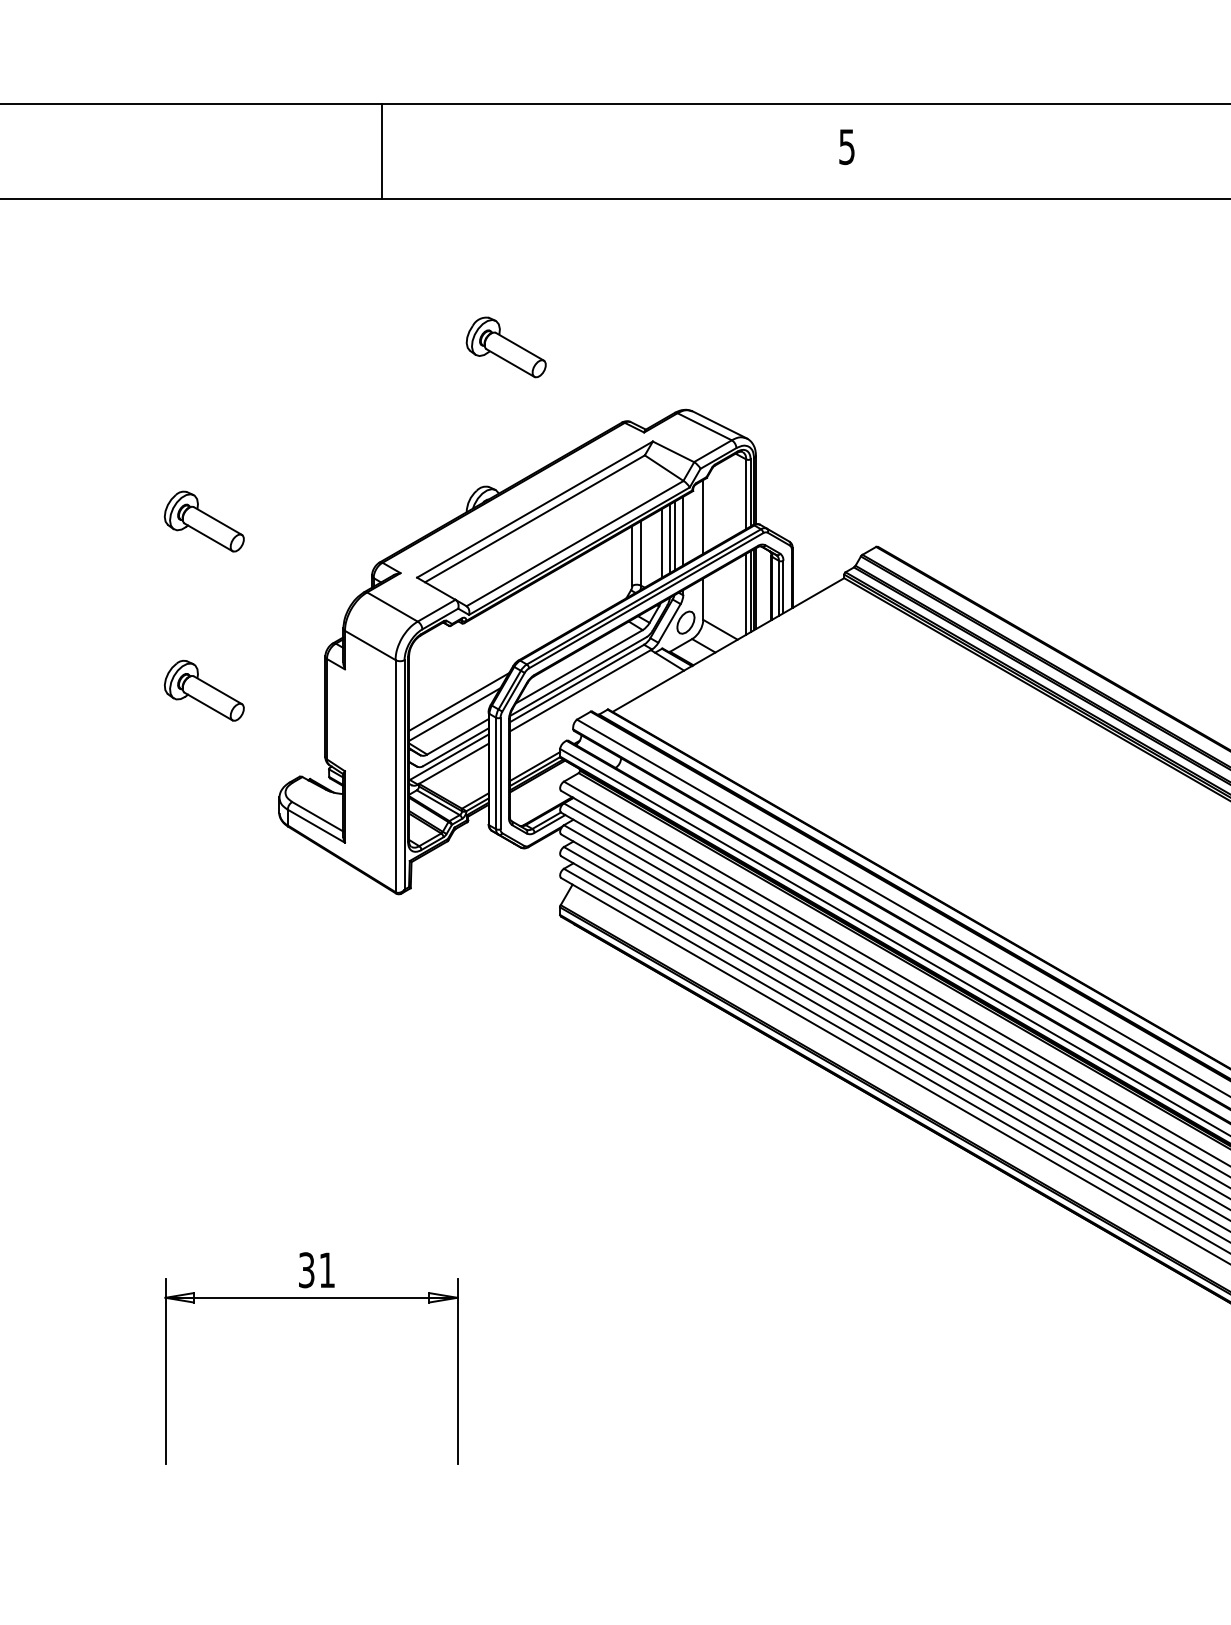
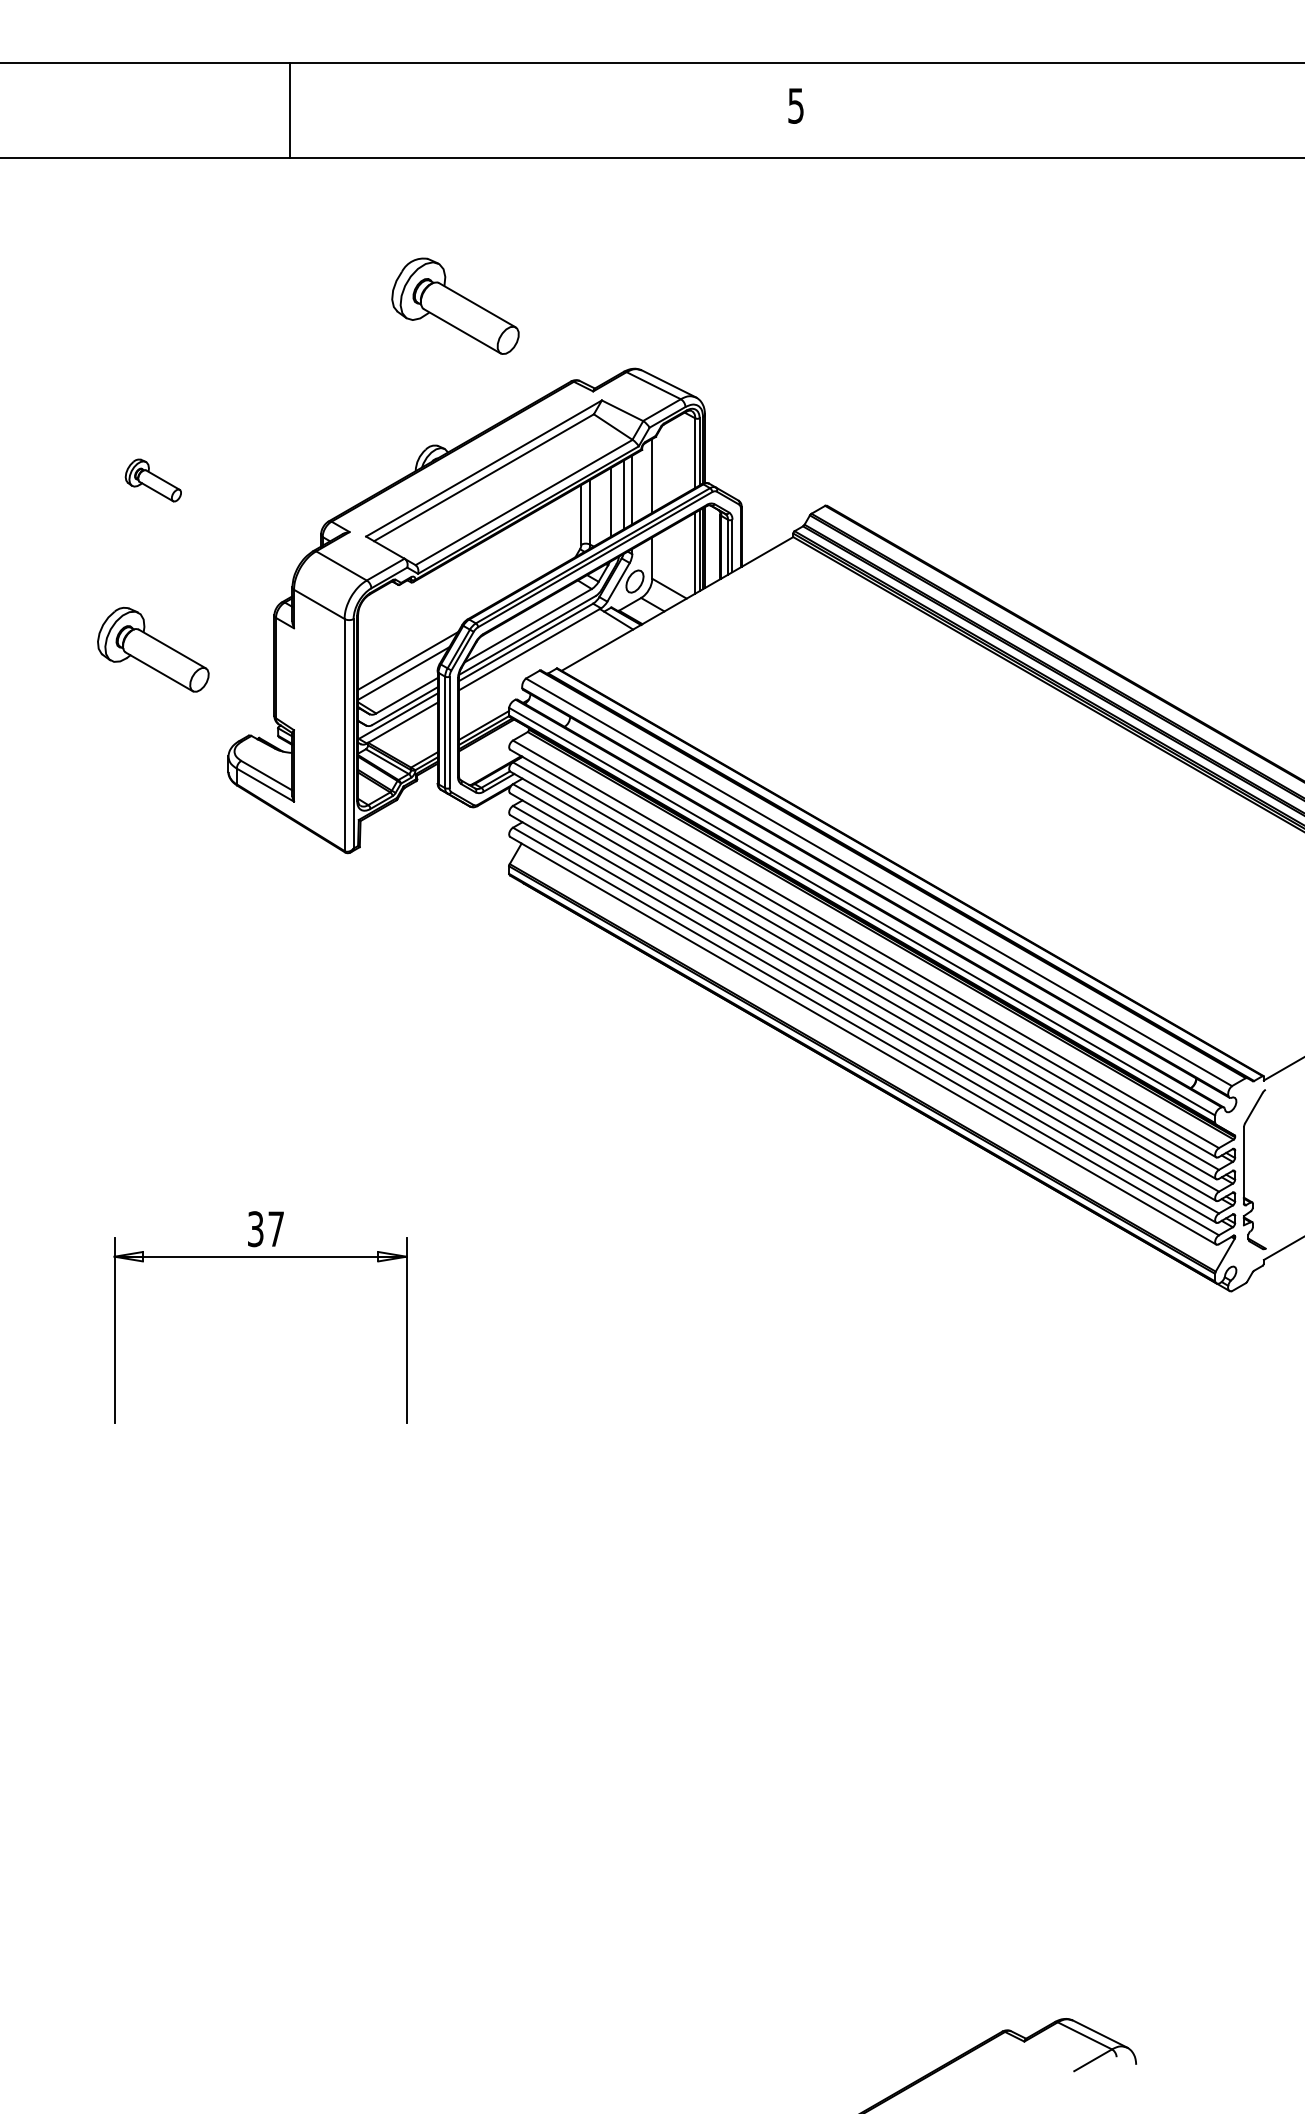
line: (381, 151) -> (289, 110), moved
part: (505, 347) -> (454, 306), size x1.6
part: (204, 521) -> (153, 480), size x0.7
line: (669, 538) -> (618, 497), removed
part: (204, 690) -> (153, 649), size x1.4
text: (326, 1269) -> (275, 1228), 31 -> 37

